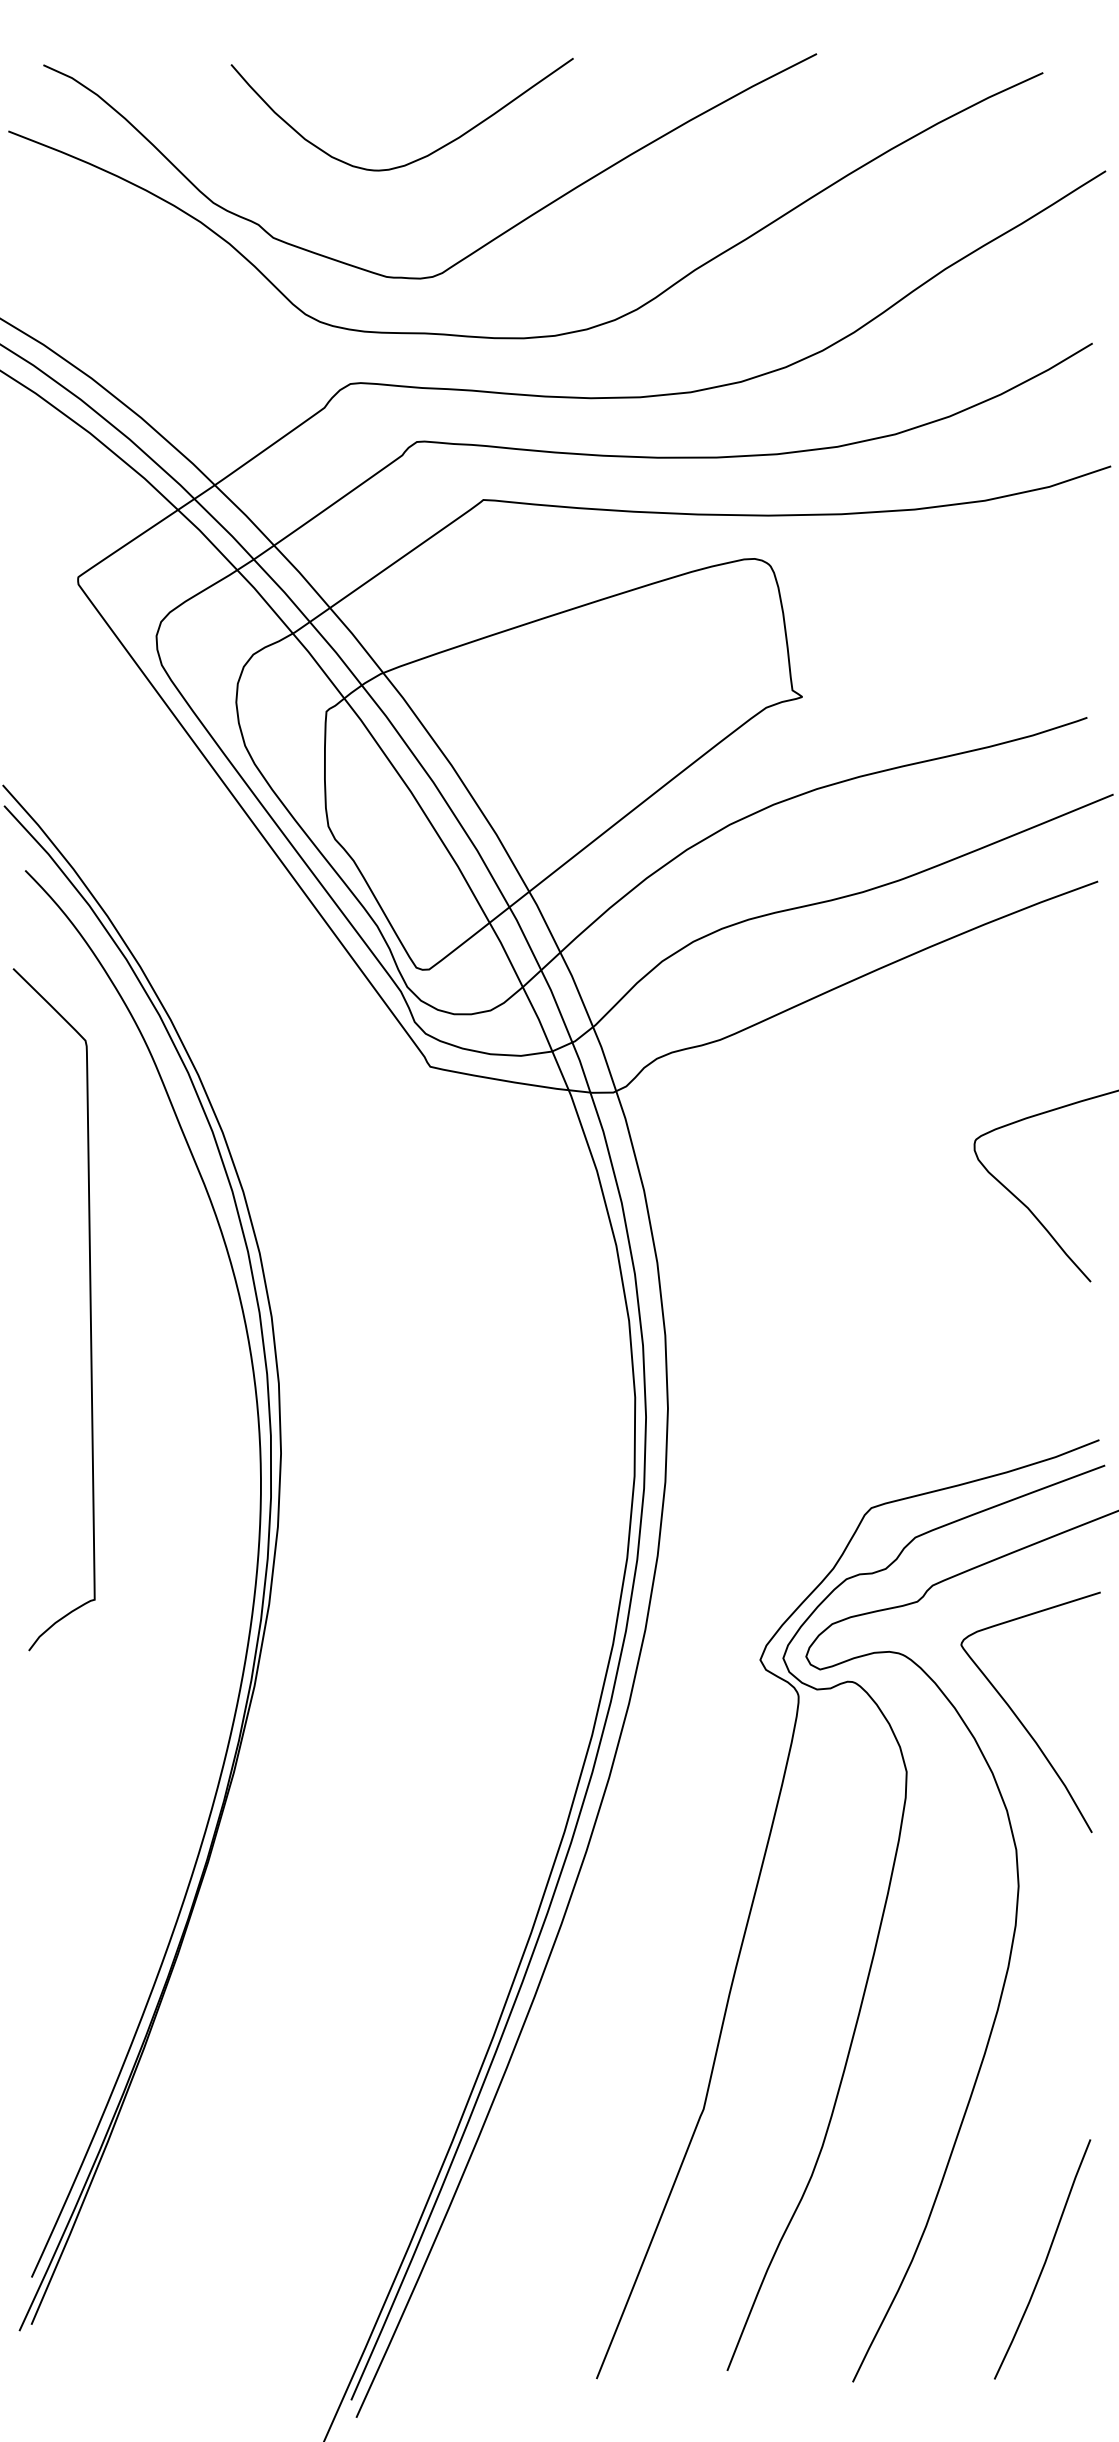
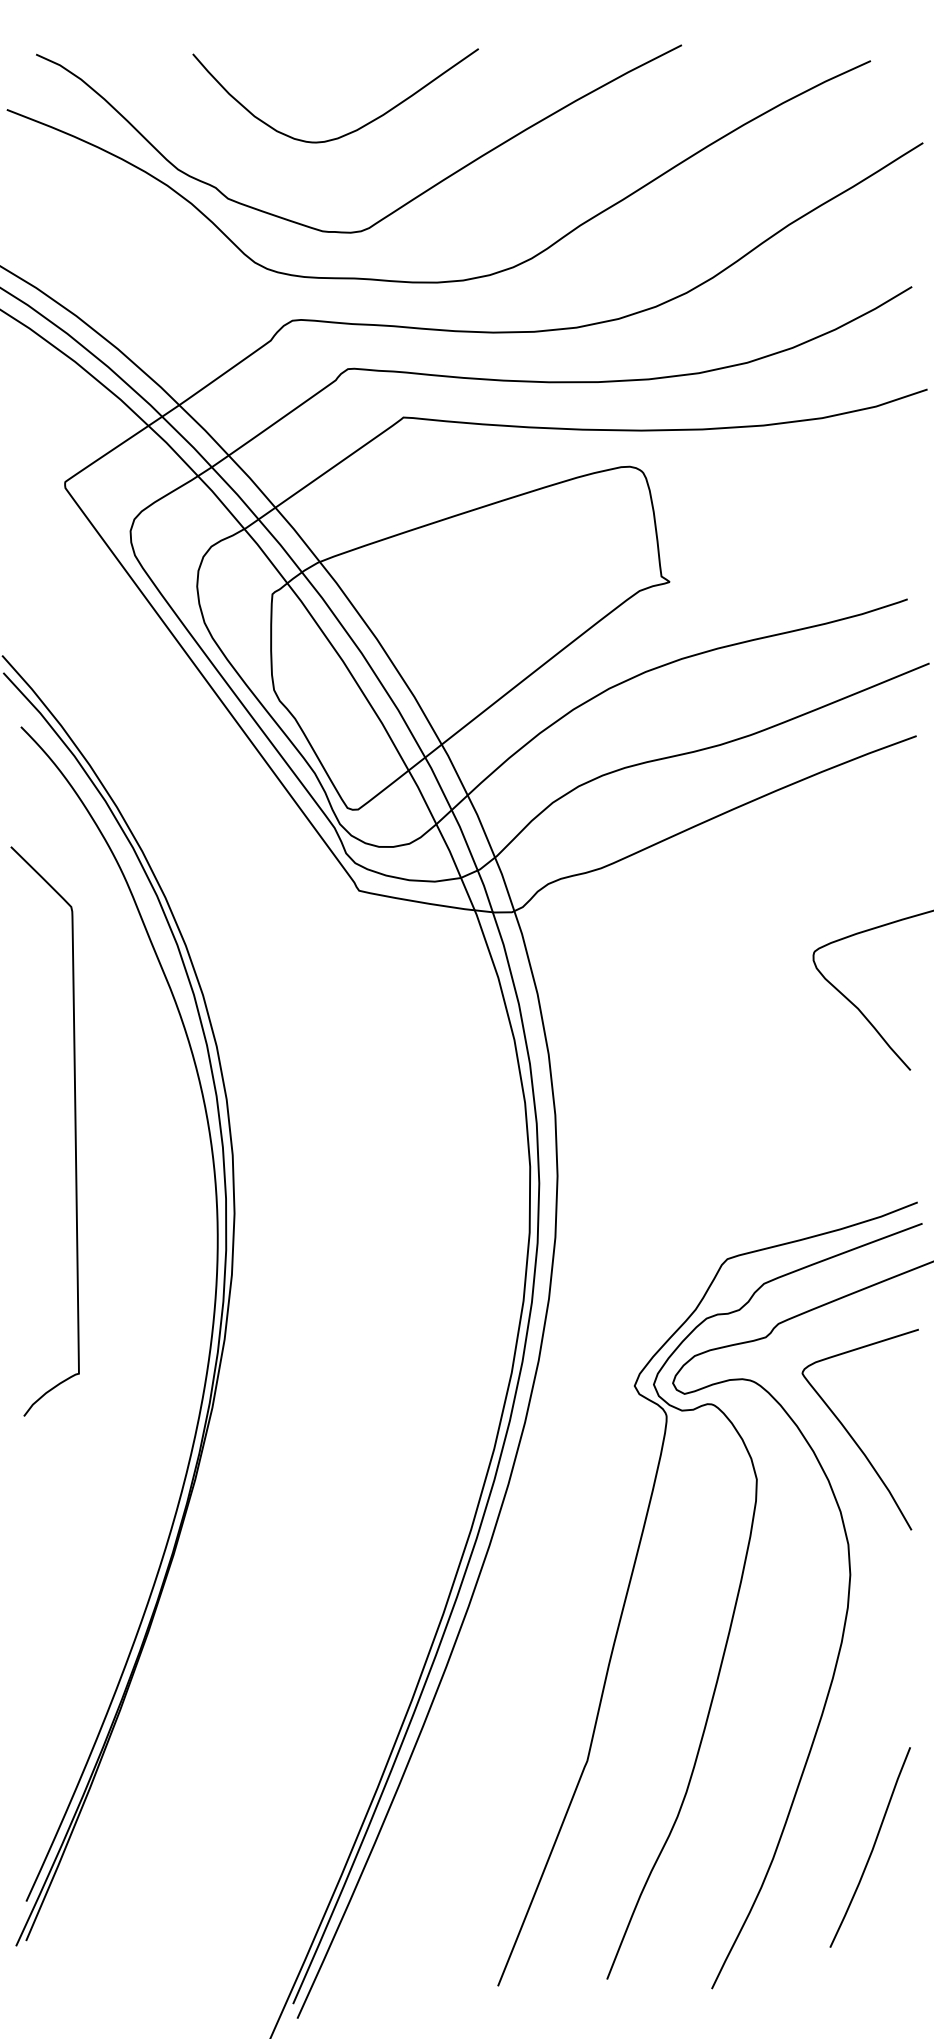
curve: (89, 1309) -> (74, 1131), moved
curve: (1044, 2261) -> (871, 1849), moved

